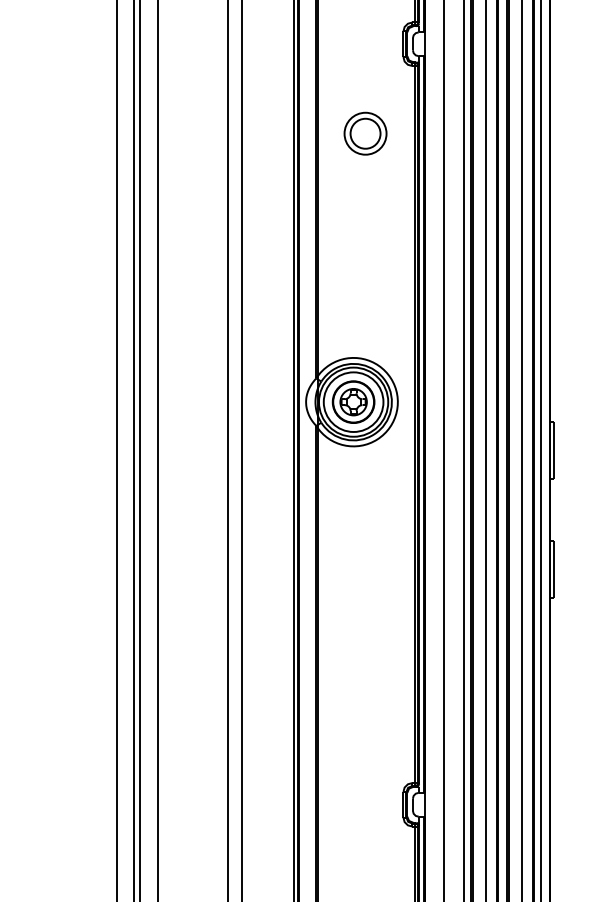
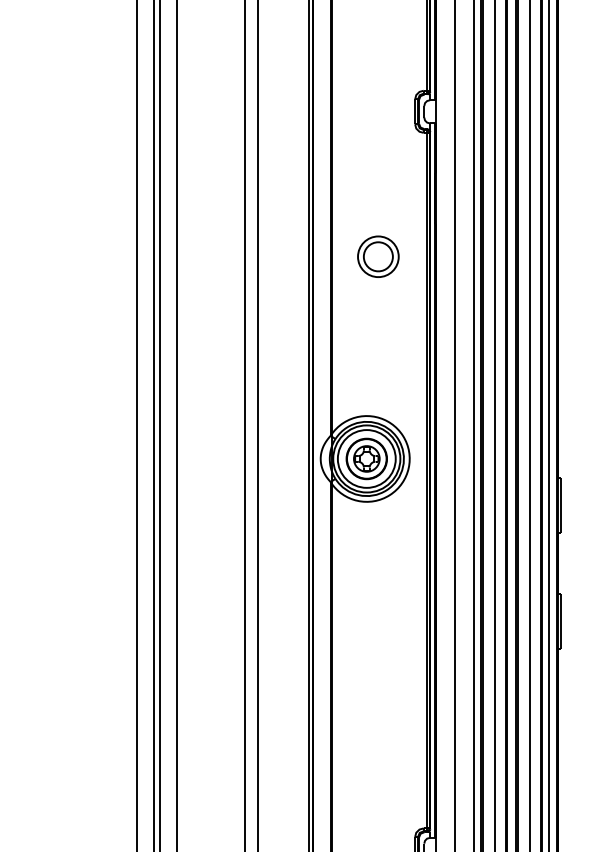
part: (365, 133) -> (378, 256), moved

